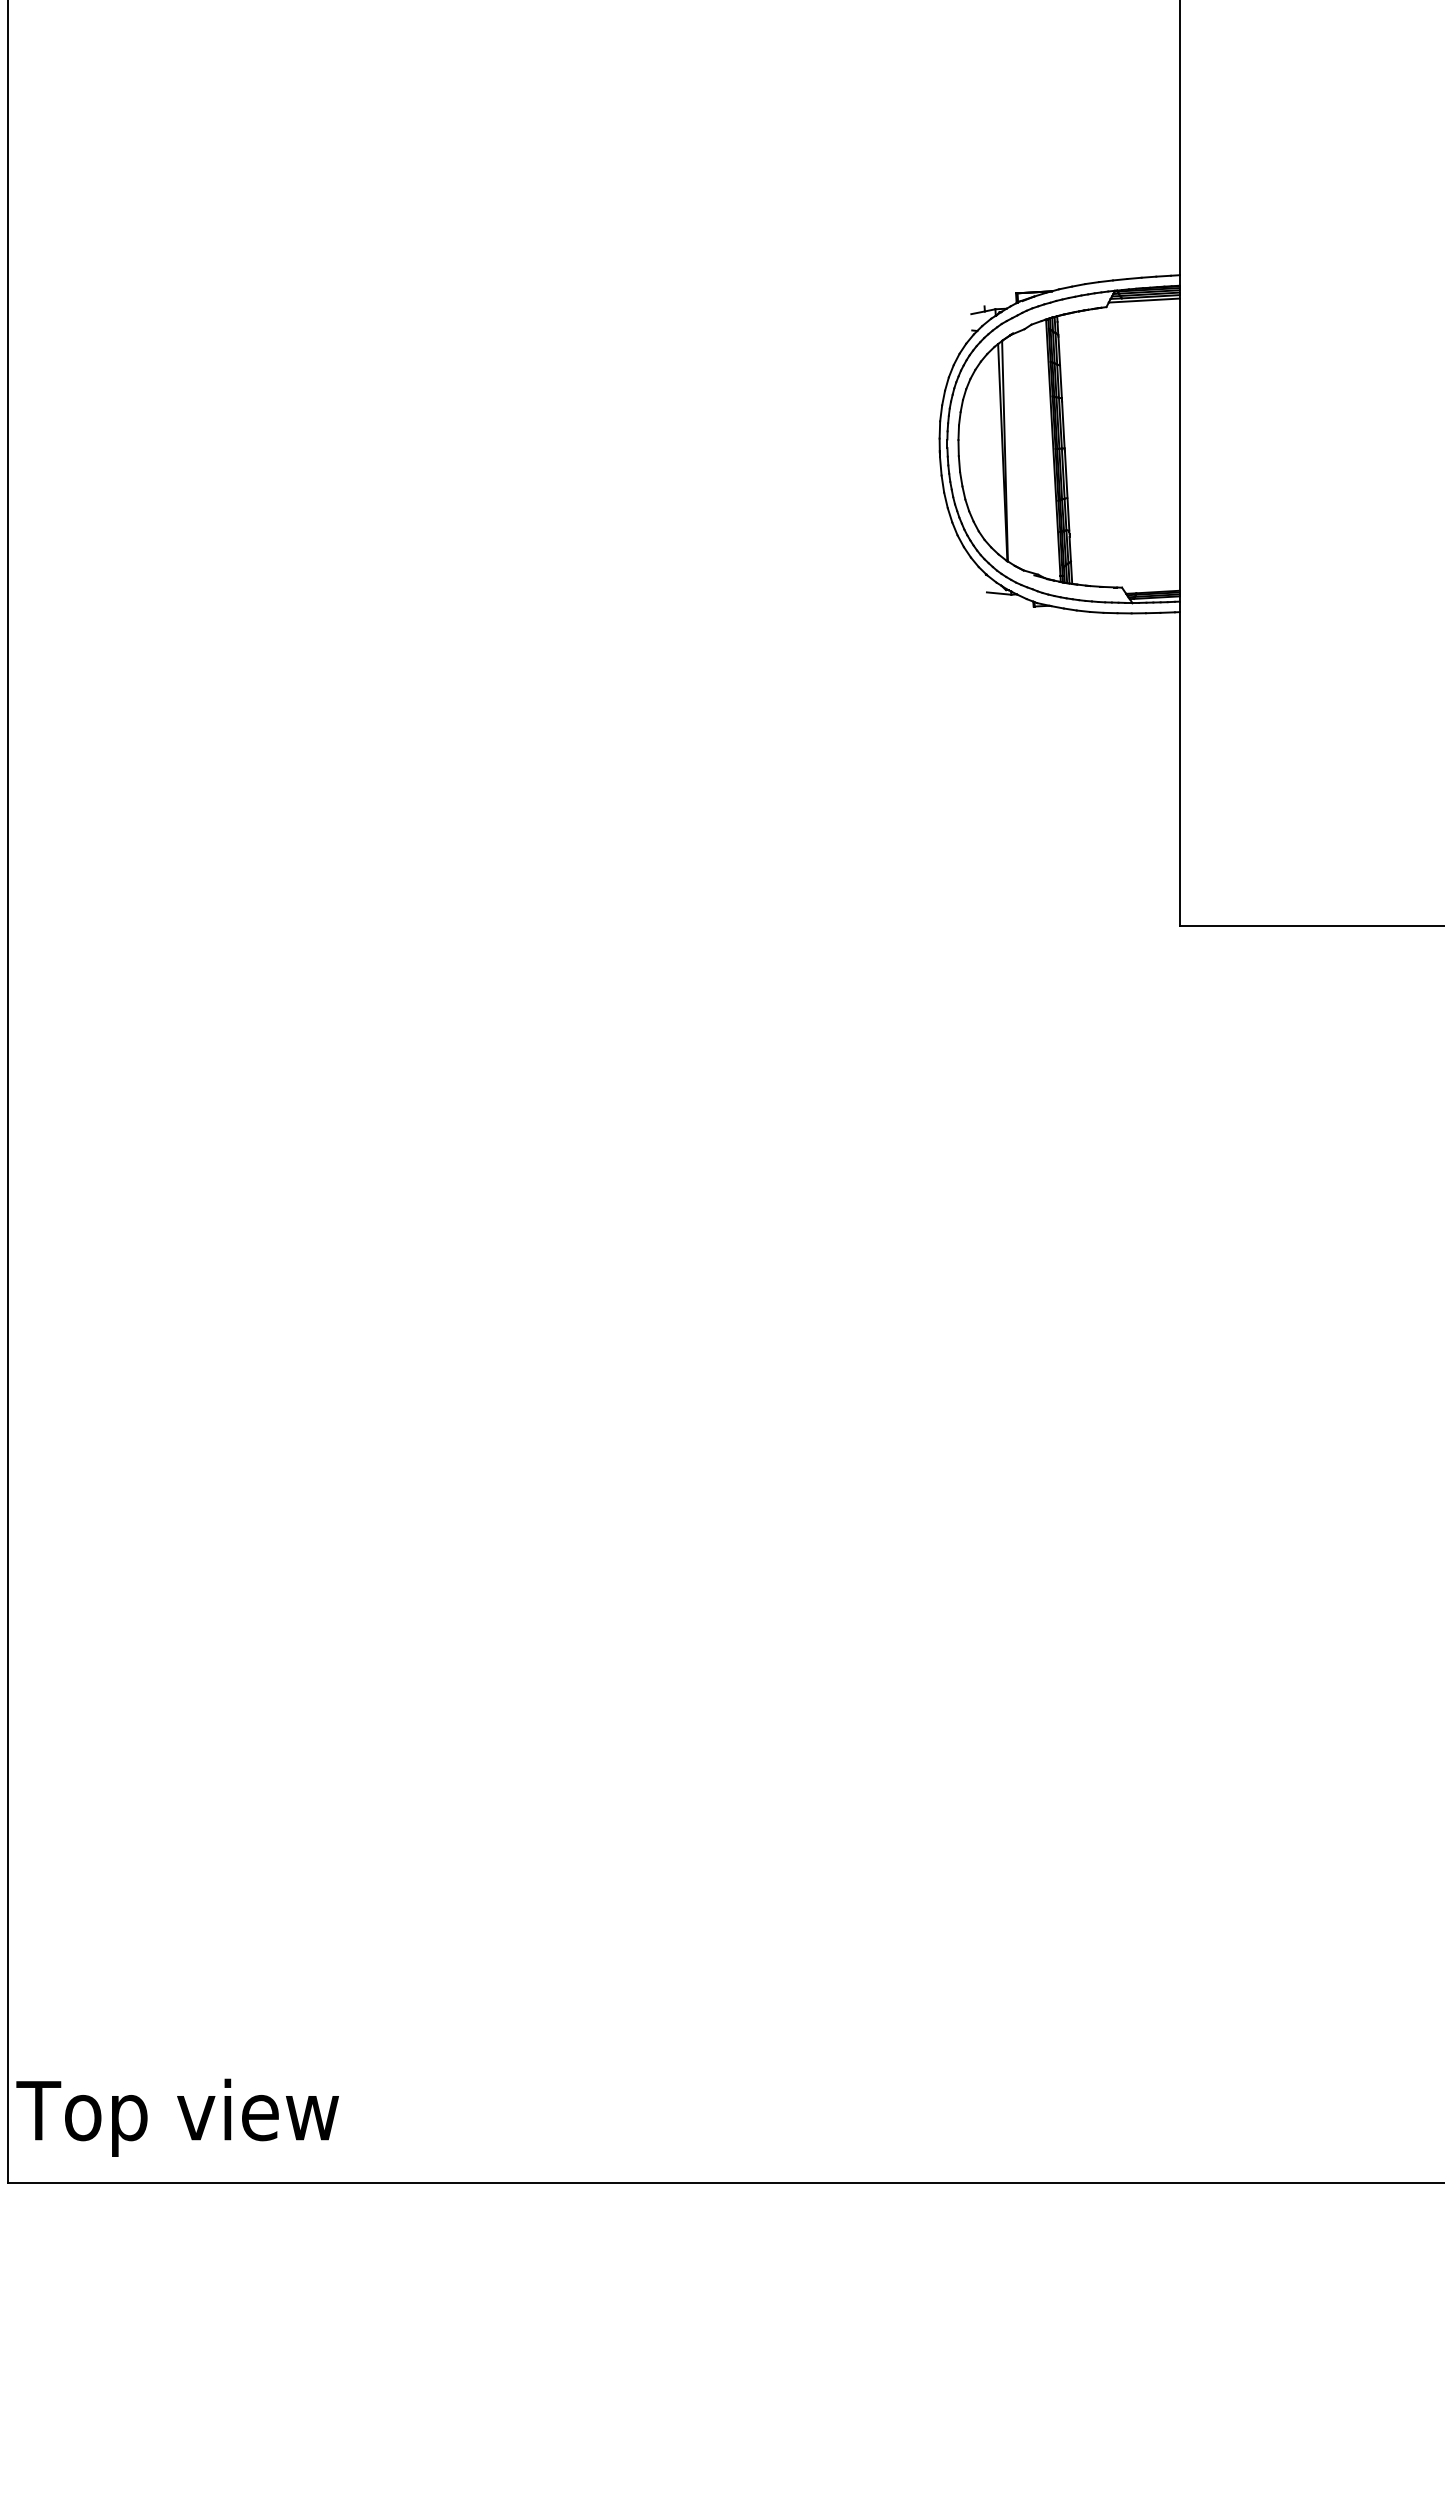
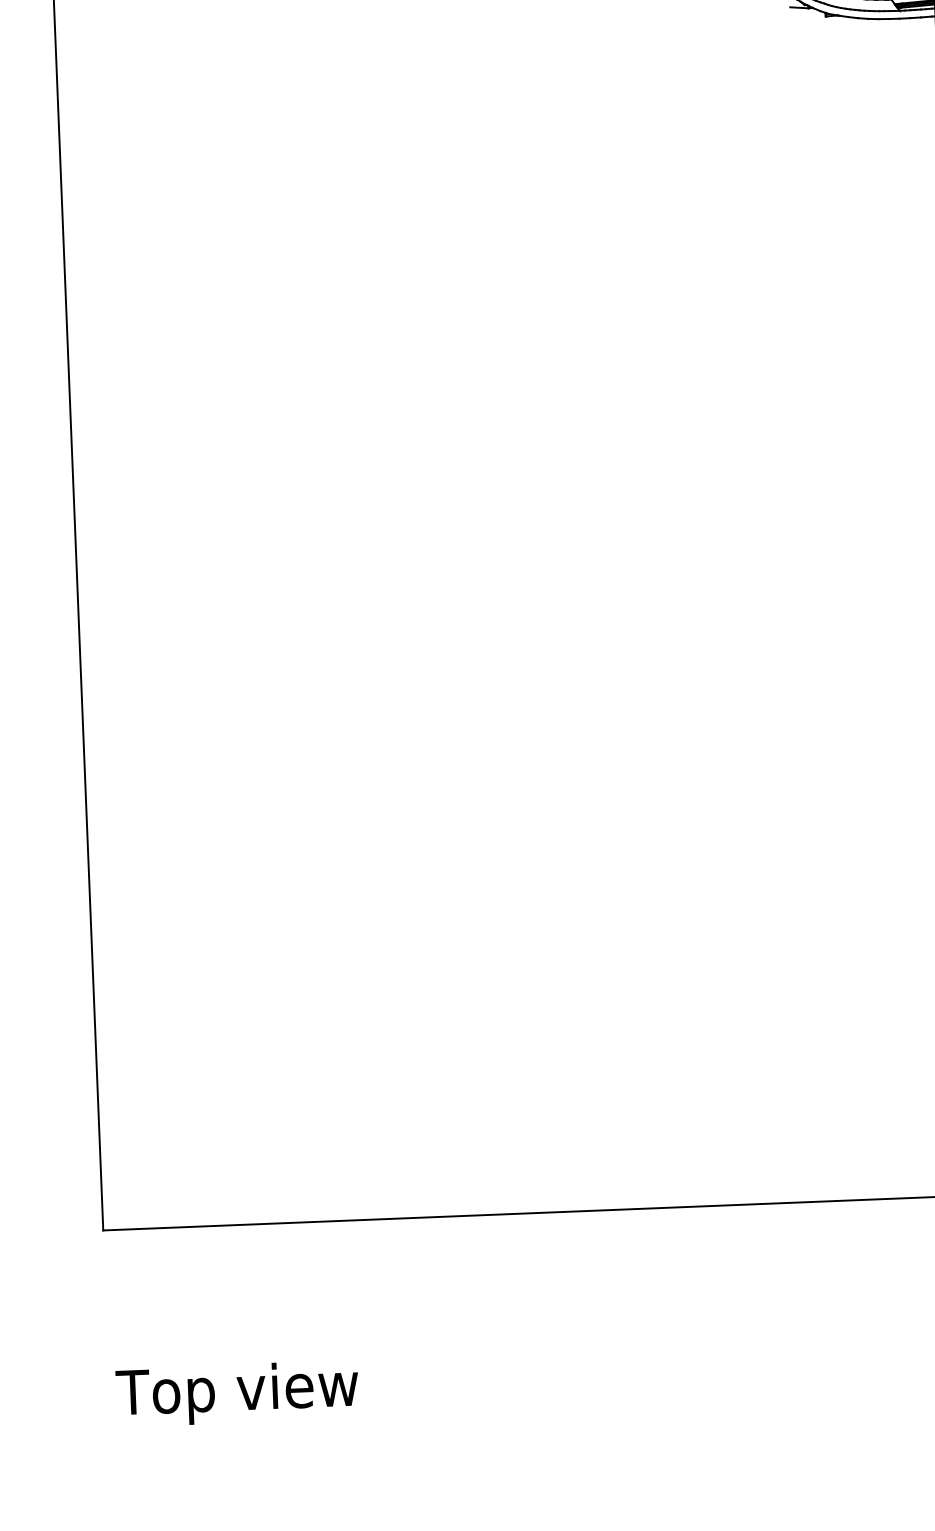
text: (177, 2117) -> (237, 1393), moved

